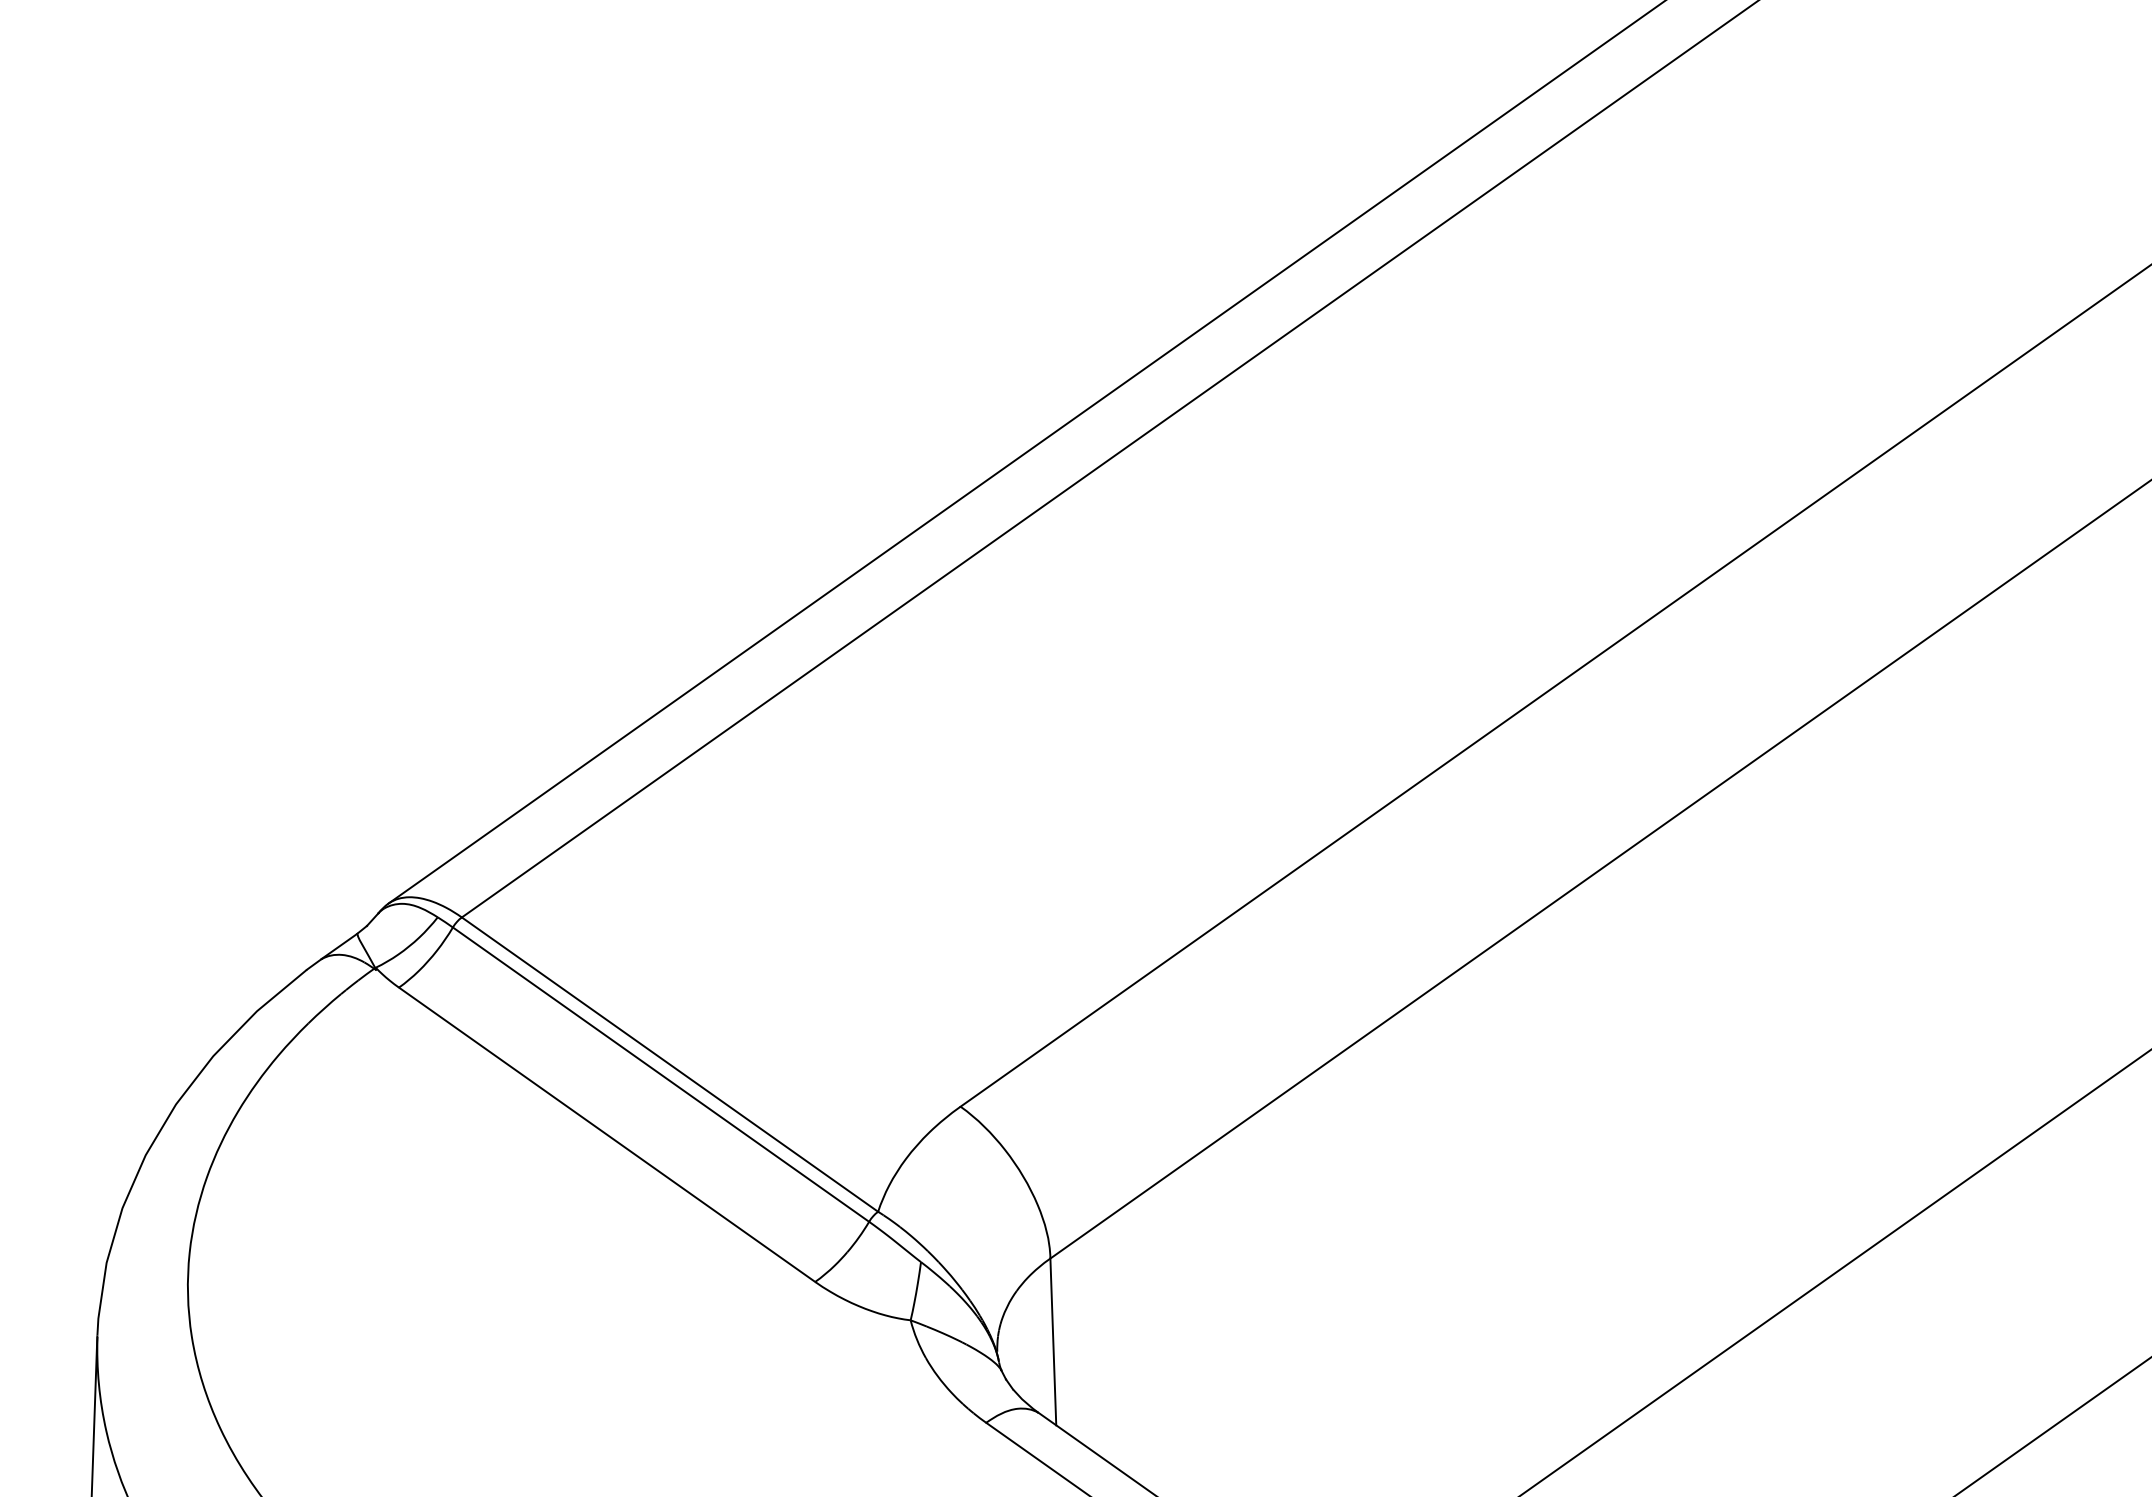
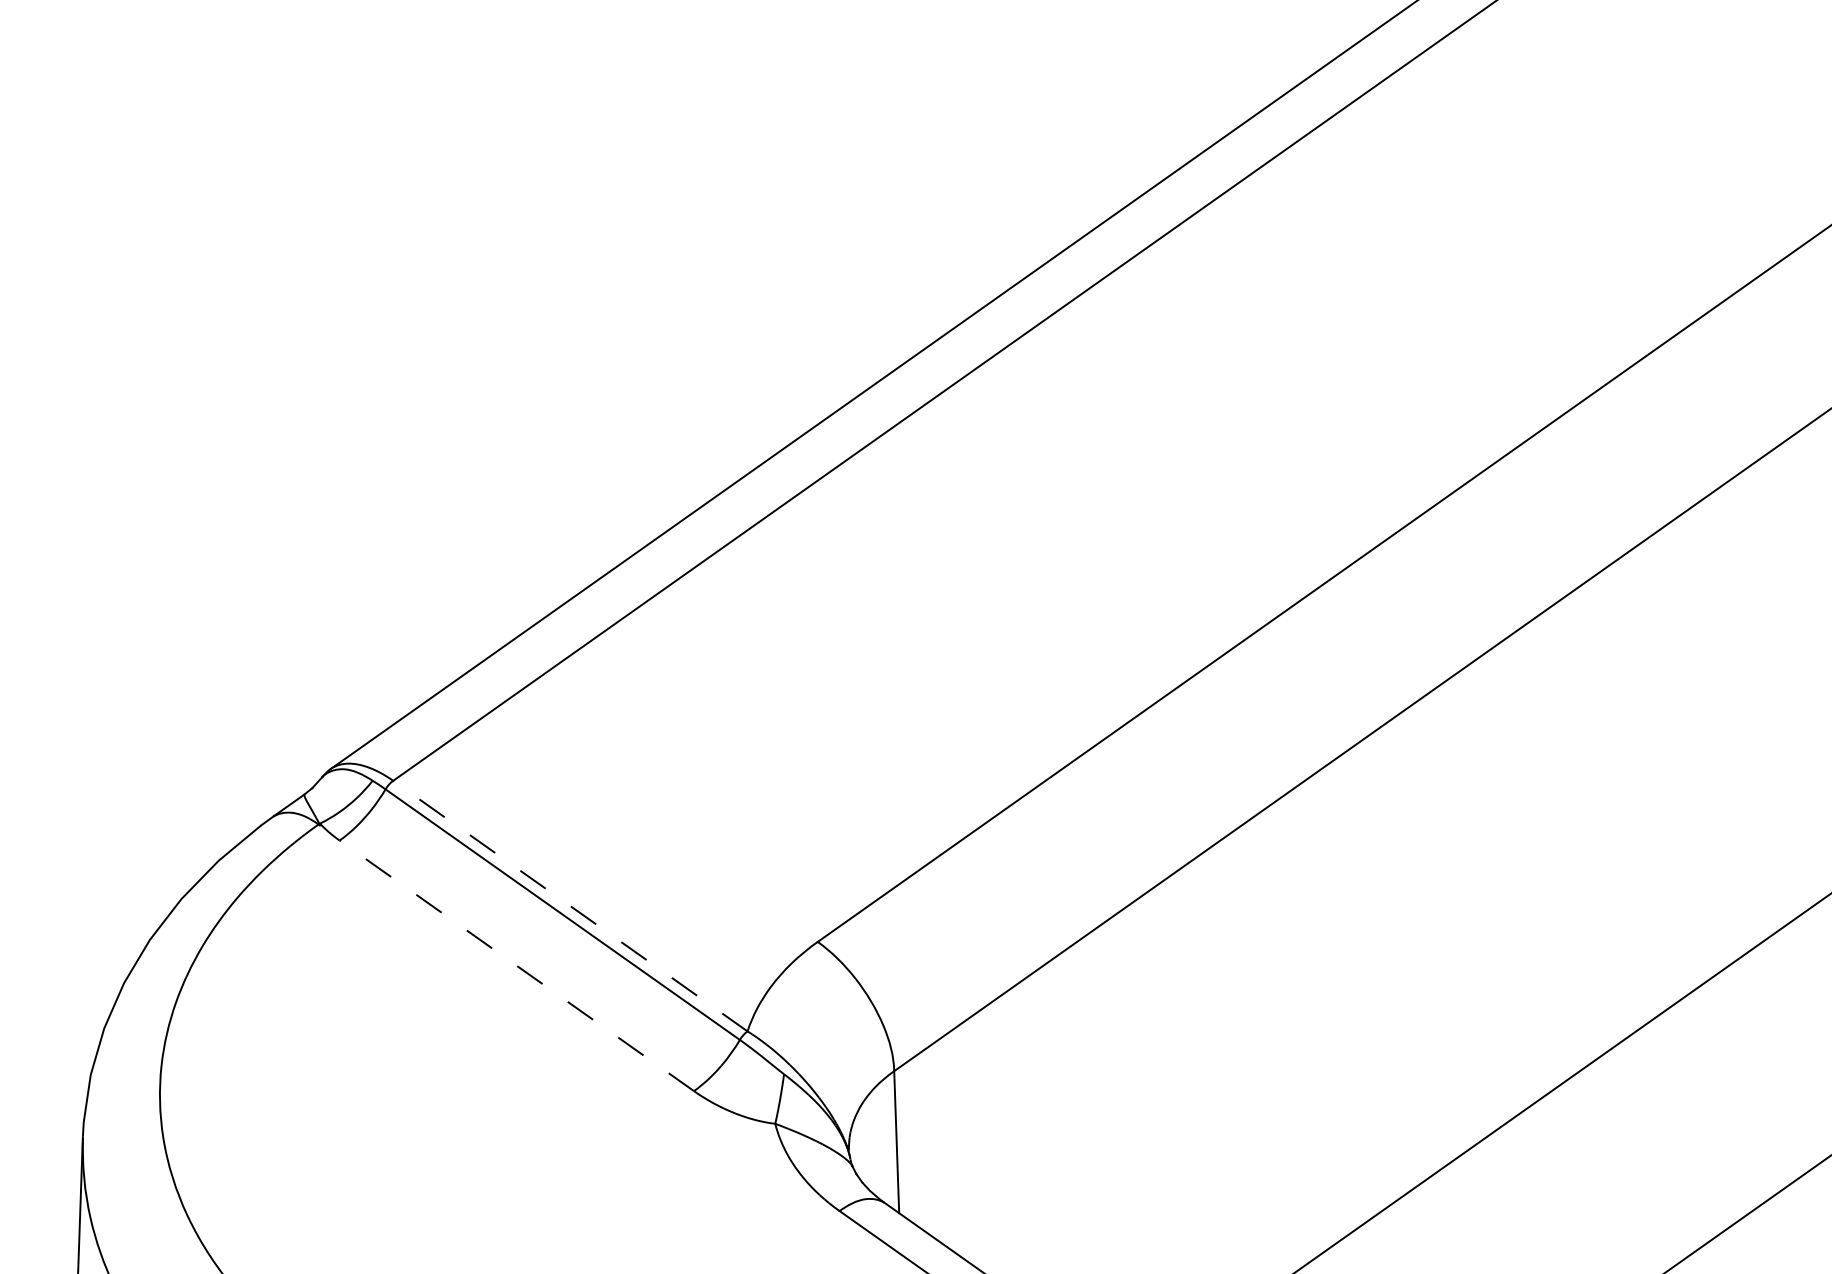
line: (670, 1064) -> (570, 906), solid -> dashed
line: (607, 1134) -> (517, 965), solid -> dashed

